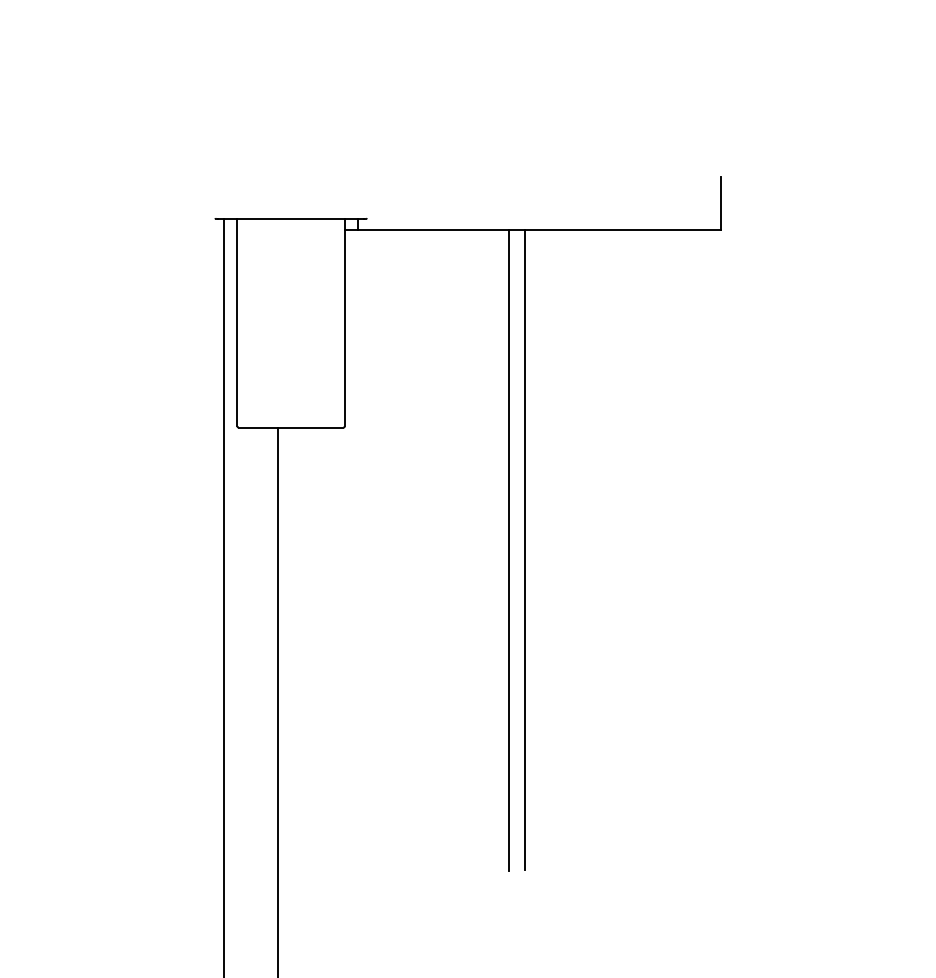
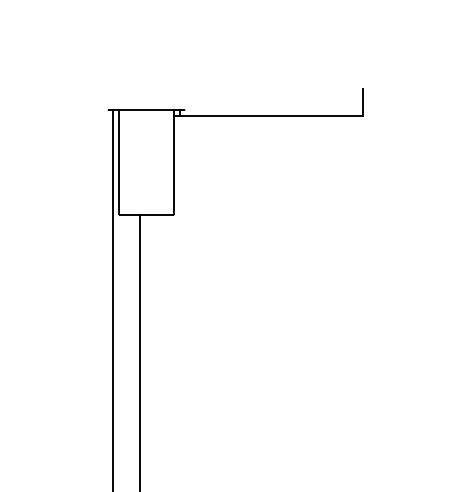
line: (507, 549) -> (255, 276), removed
line: (525, 549) -> (264, 276), removed

